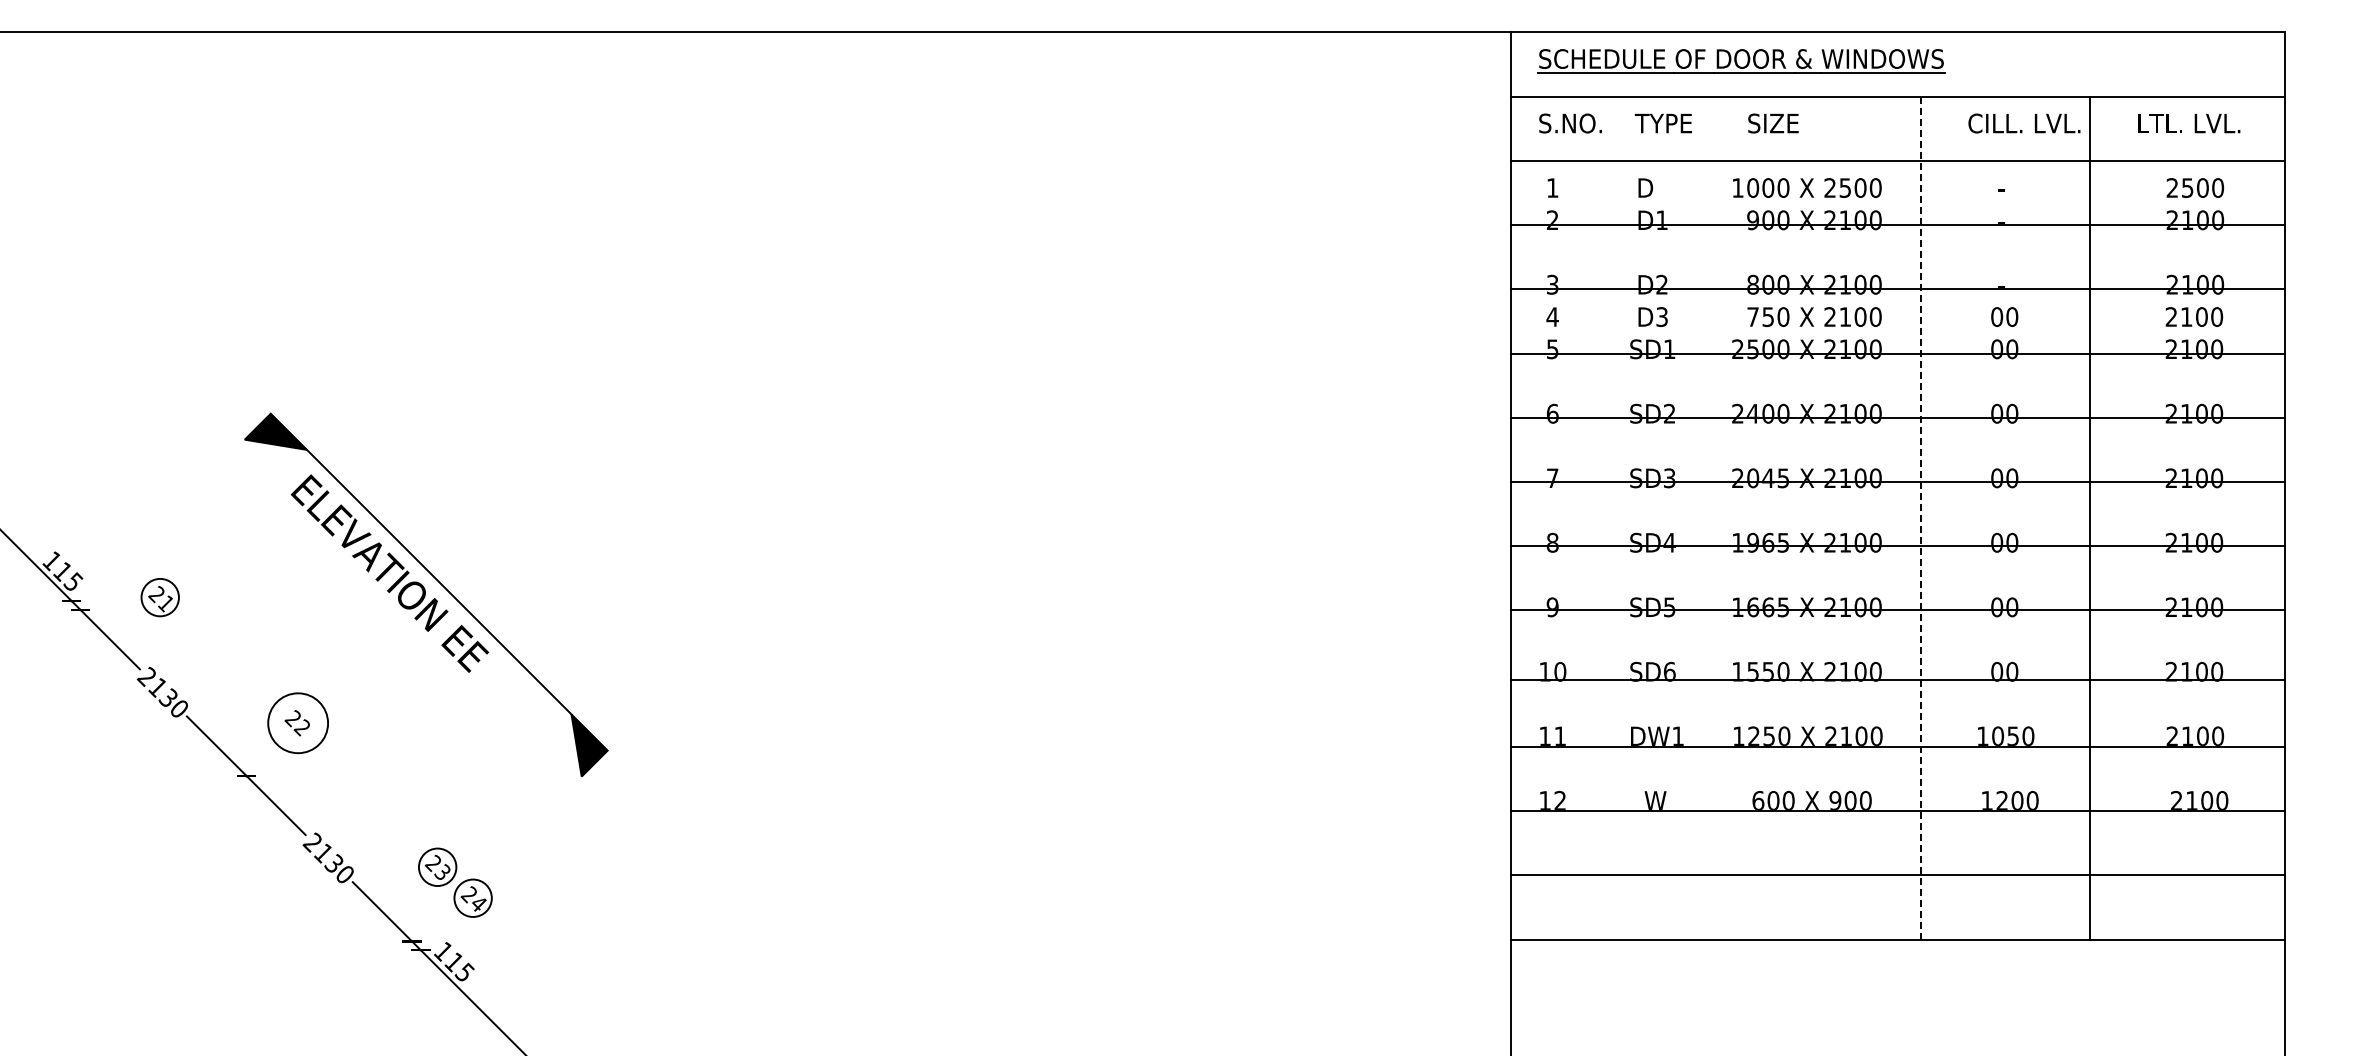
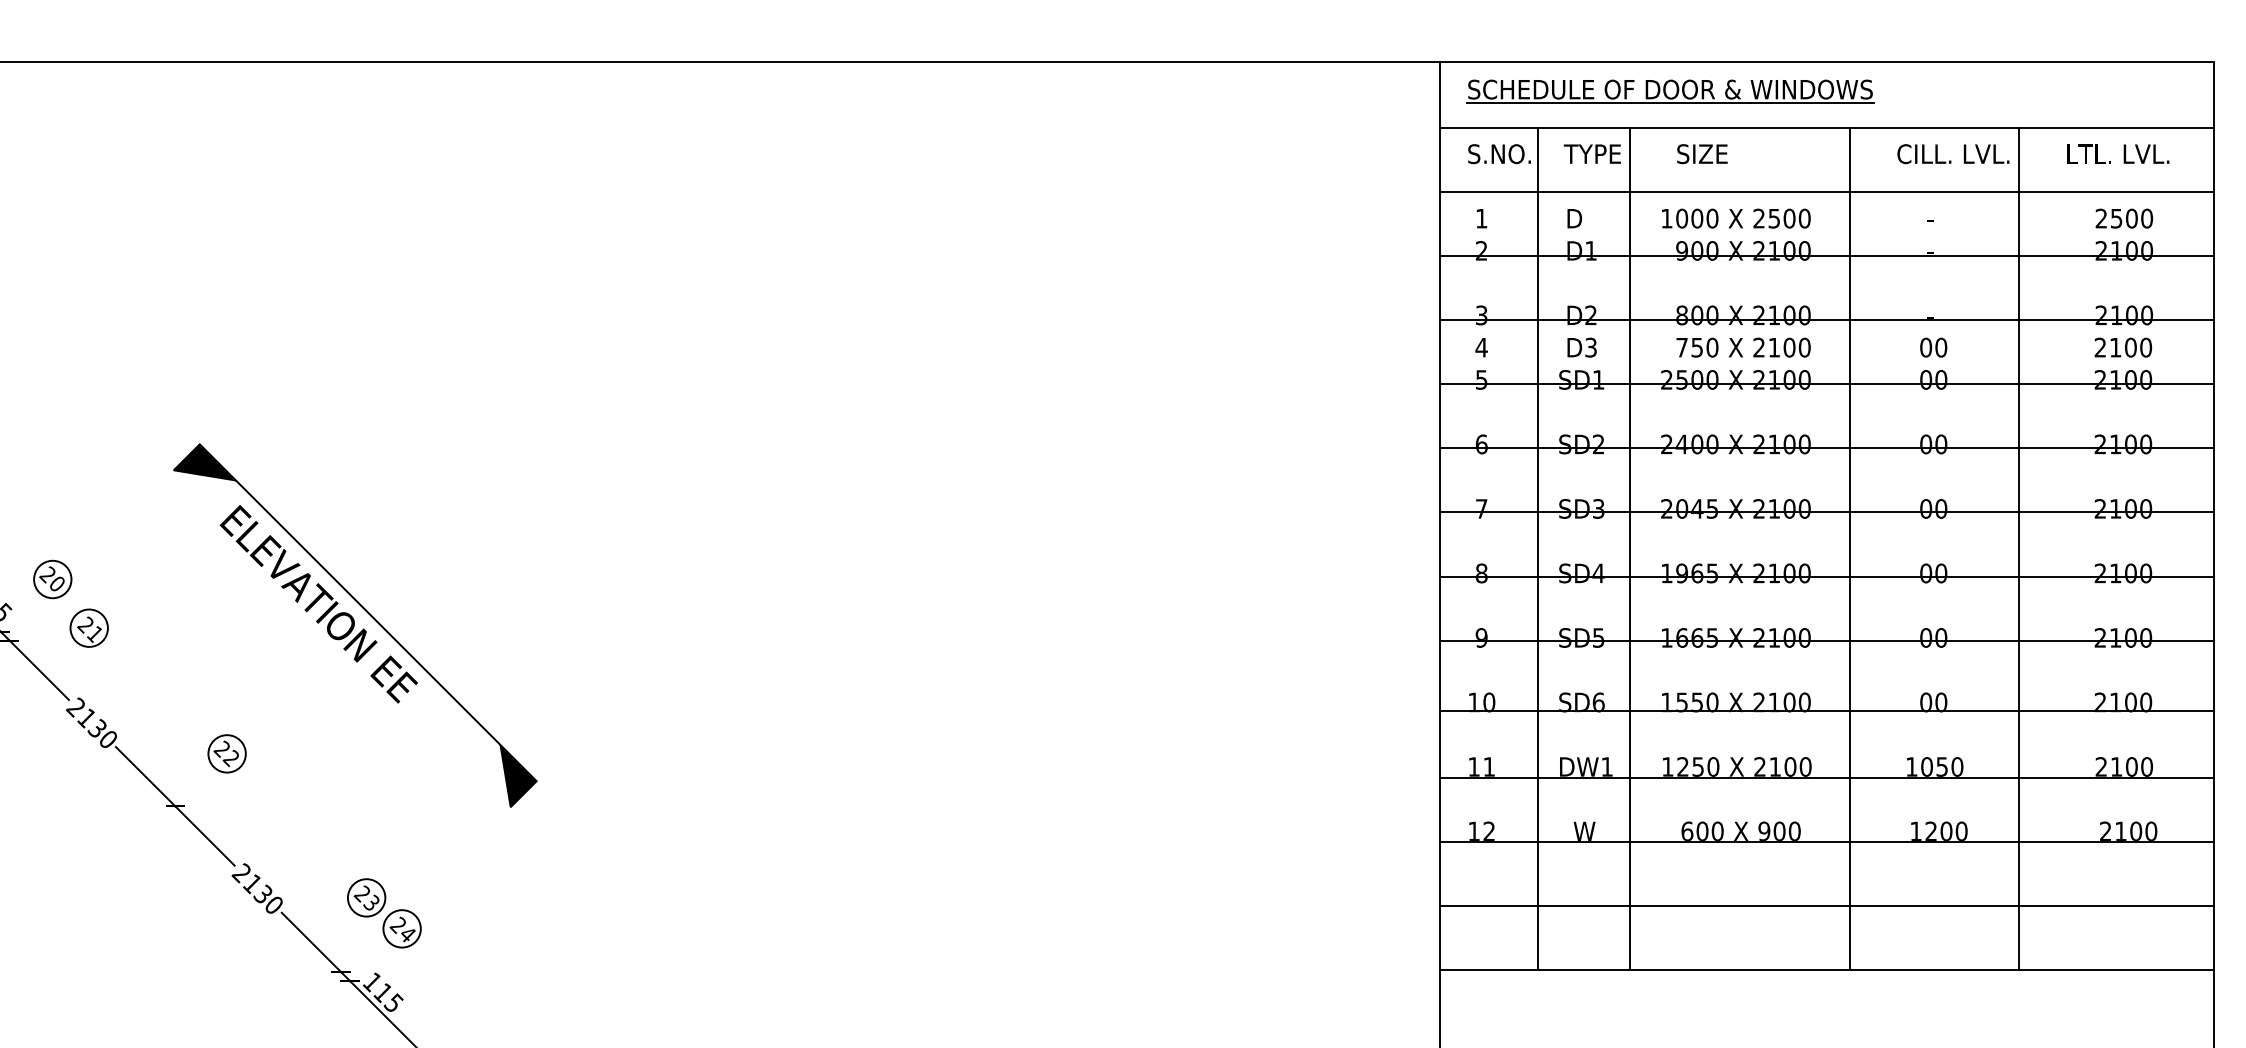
line: (1608, 518) -> (1537, 549), added
line: (1700, 518) -> (1629, 549), added
line: (1921, 518) -> (1850, 549), dashed -> solid
part: (123, 548) -> (52, 579), added
circle: (297, 722) -> (226, 753), size x0.62

